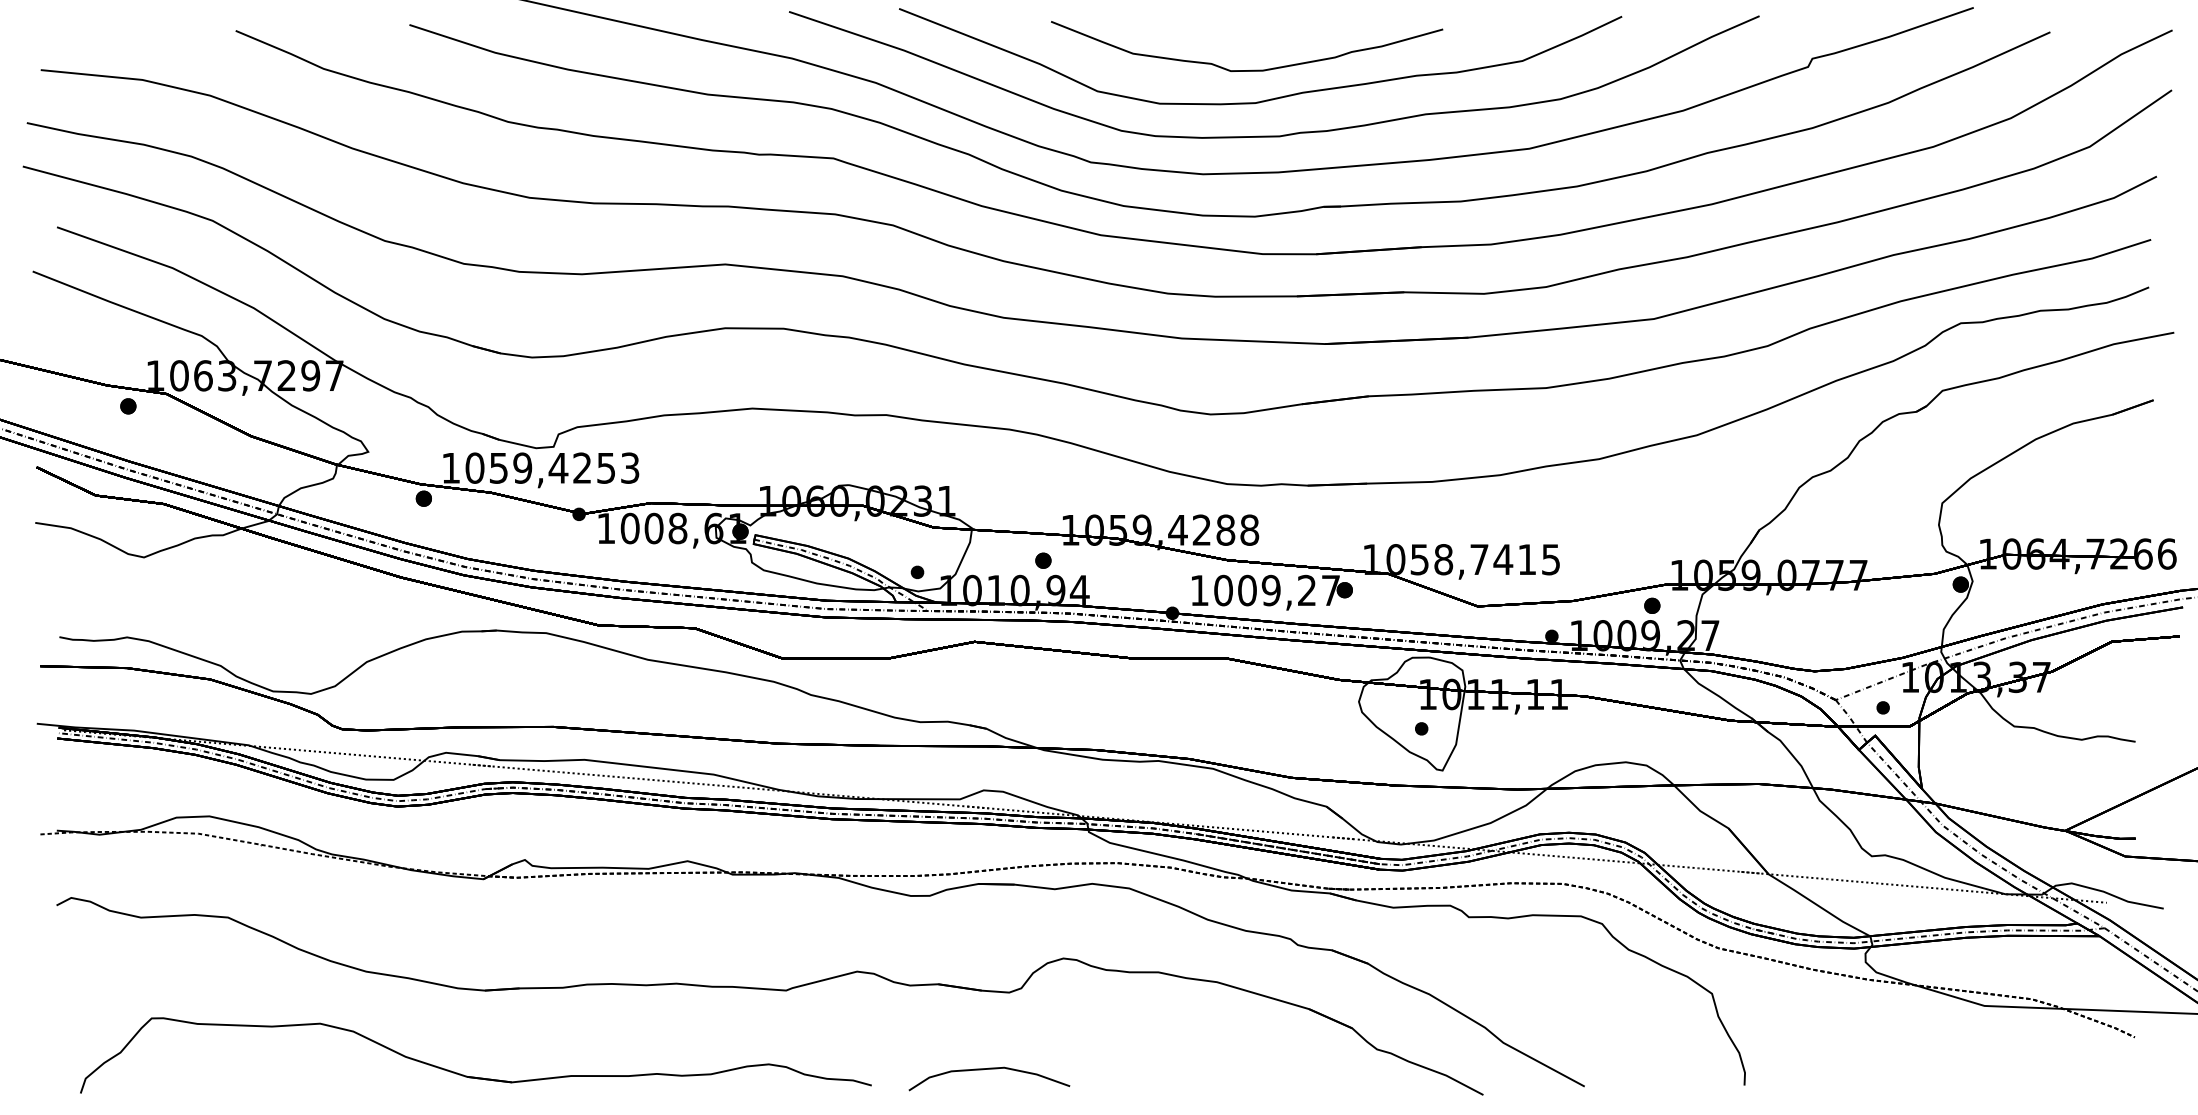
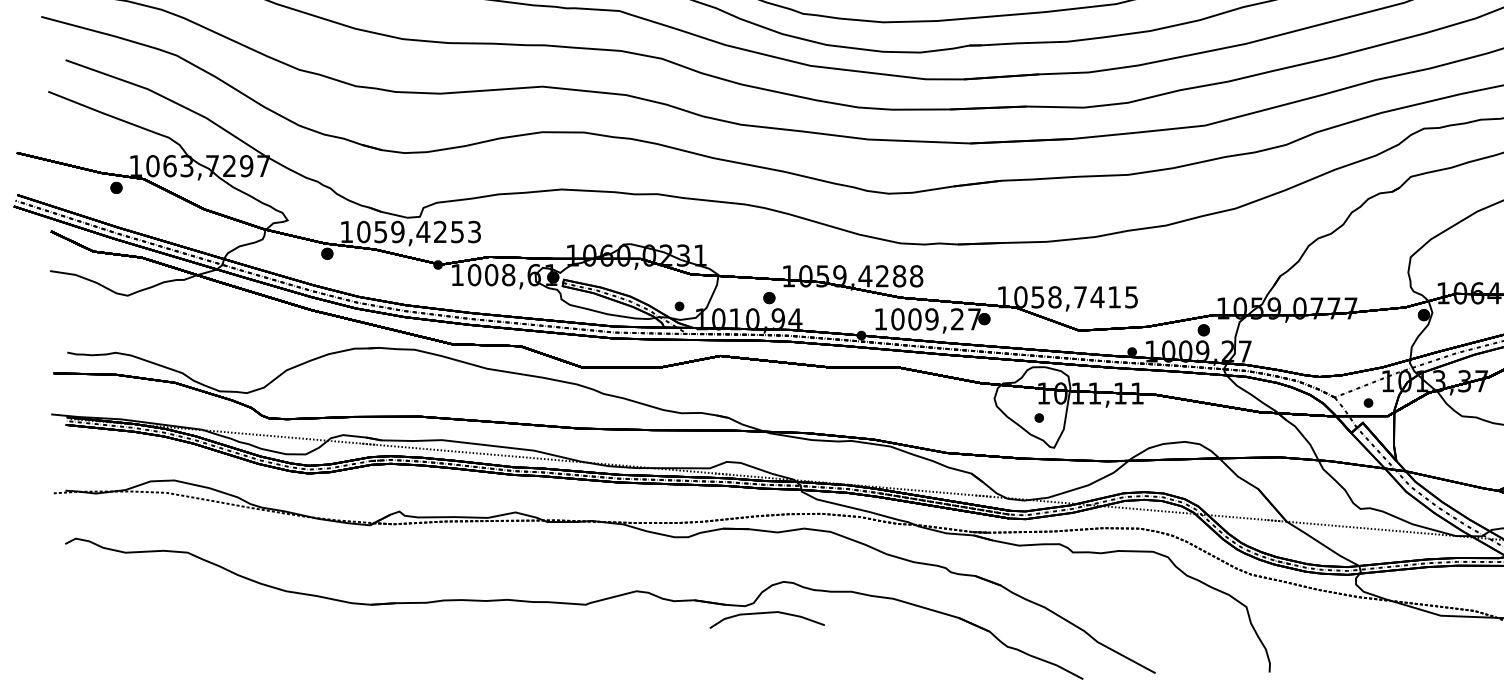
curve: (989, 1069) -> (767, 613), moved
part: (475, 1076) -> (364, 666), removed

